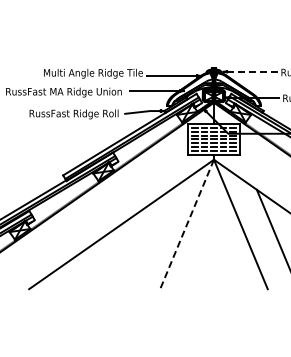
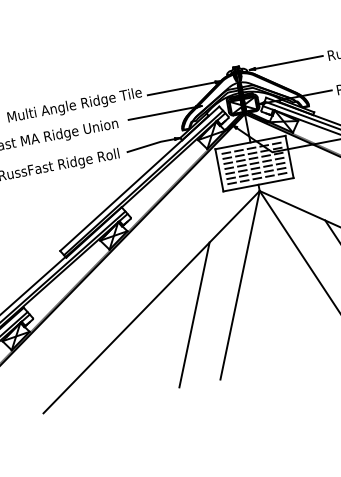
line: (254, 71) -> (291, 61), dashed -> solid
line: (186, 224) -> (239, 285), dashed -> solid
line: (150, 239) -> (194, 314), added

